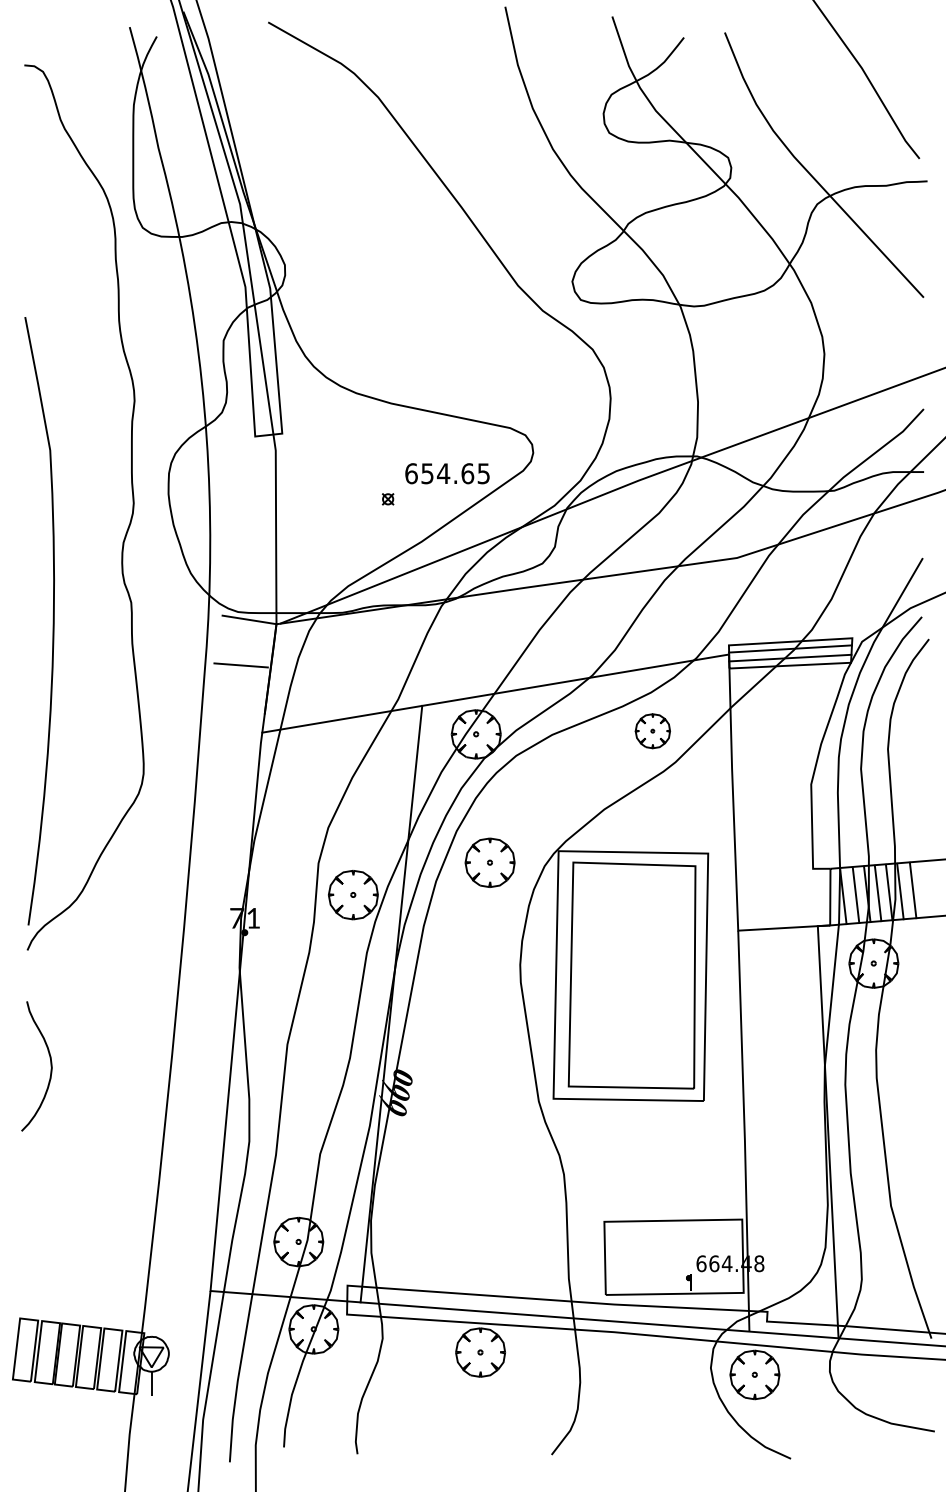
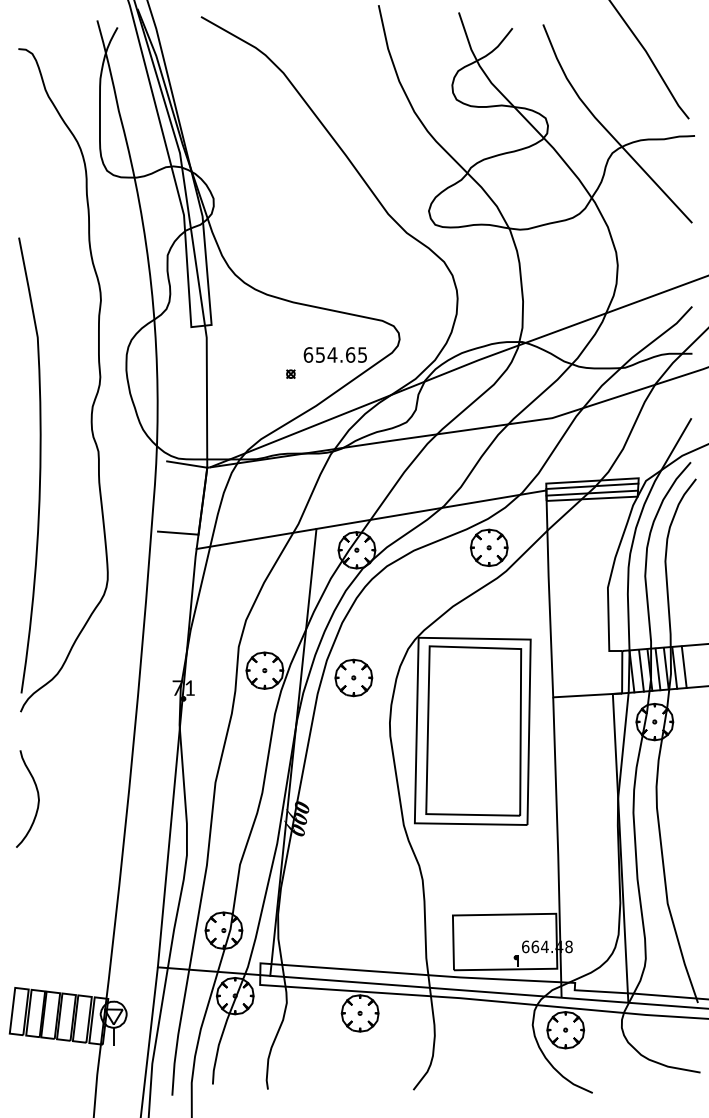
line: (236, 664) -> (174, 532), moved
part: (652, 731) -> (488, 548), size x1.43
part: (489, 862) -> (353, 677), moved

